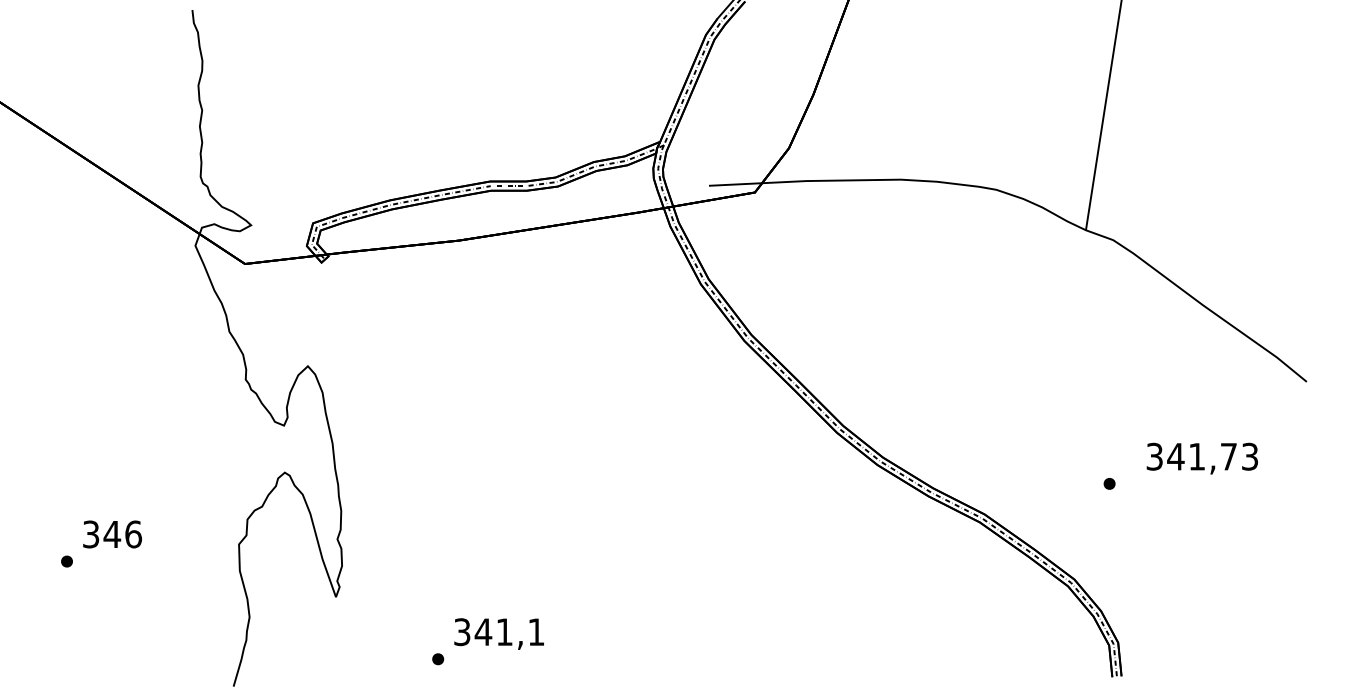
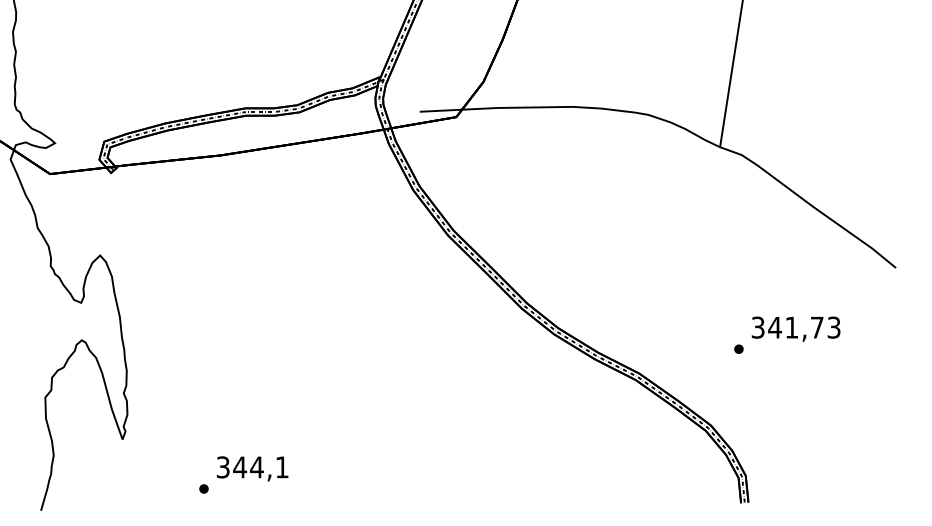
text: (1201, 458) -> (795, 329), moved
text: (504, 631) -> (256, 466), 341,1 -> 344,1

